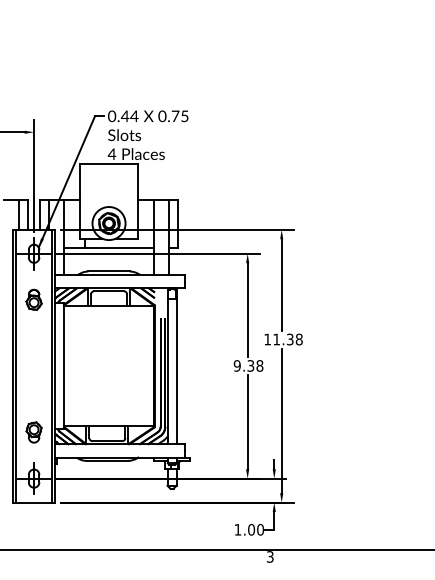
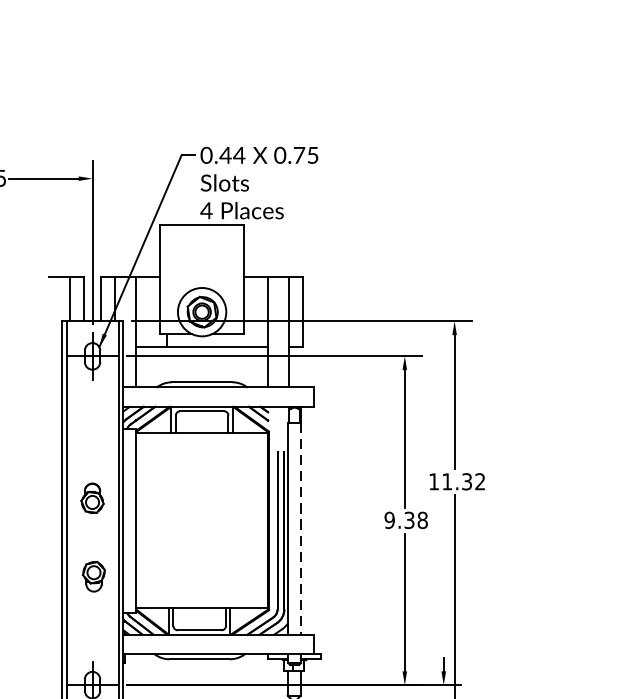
part: (33, 299) -> (91, 497), moved
text: (298, 339) -> (479, 481), 11.38 -> 11.32
line: (176, 372) -> (300, 529), solid -> dashed
part: (33, 432) -> (93, 576), moved

